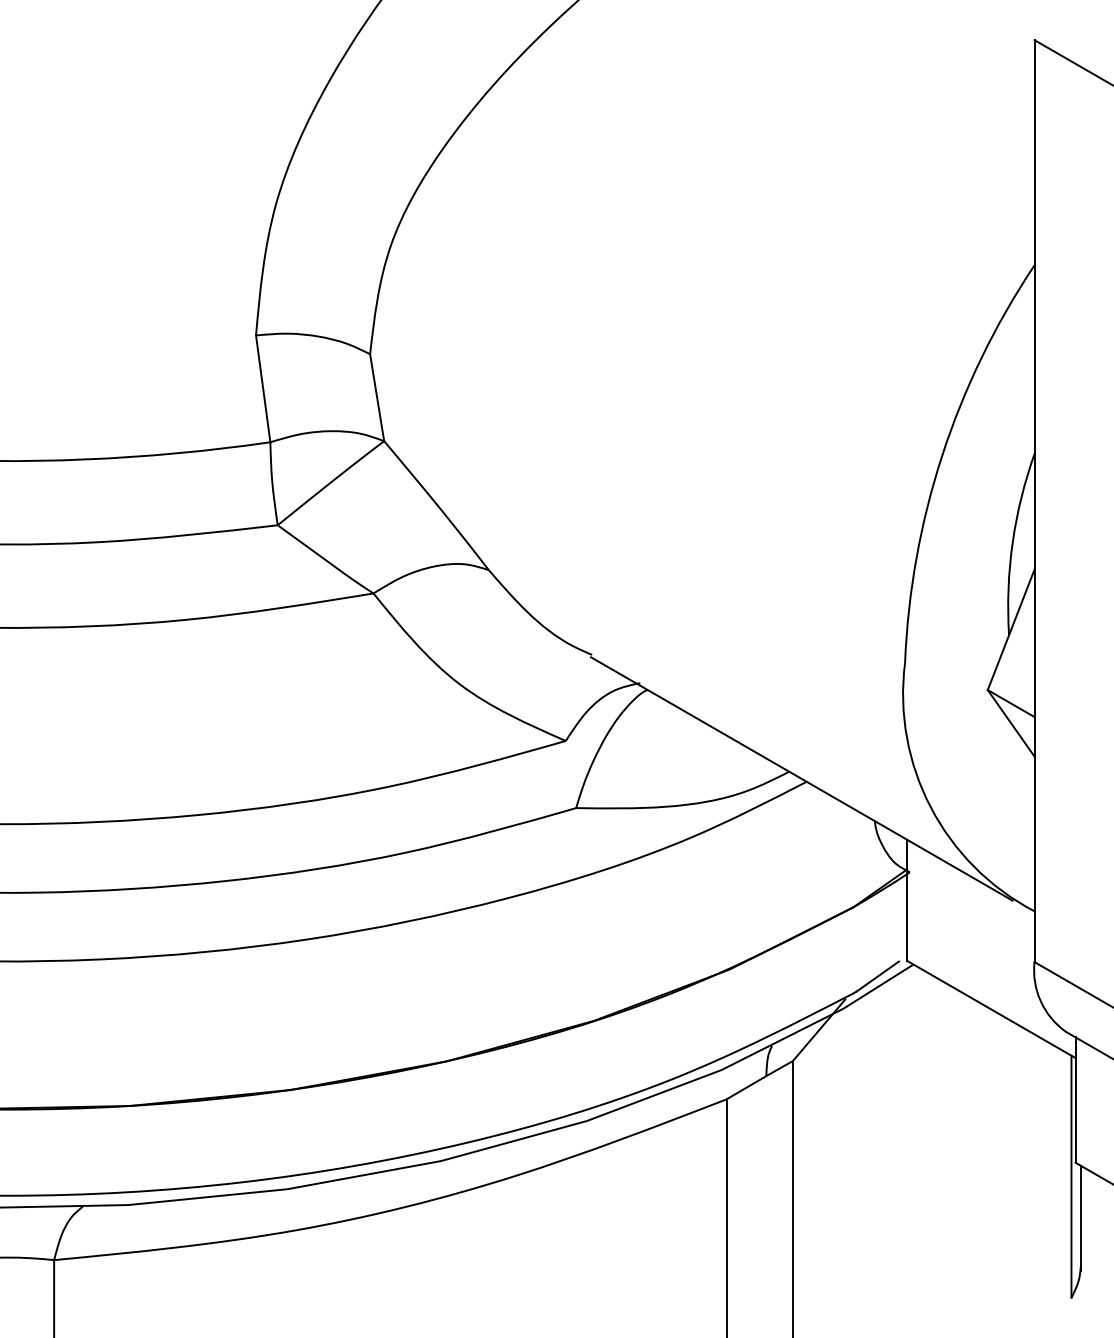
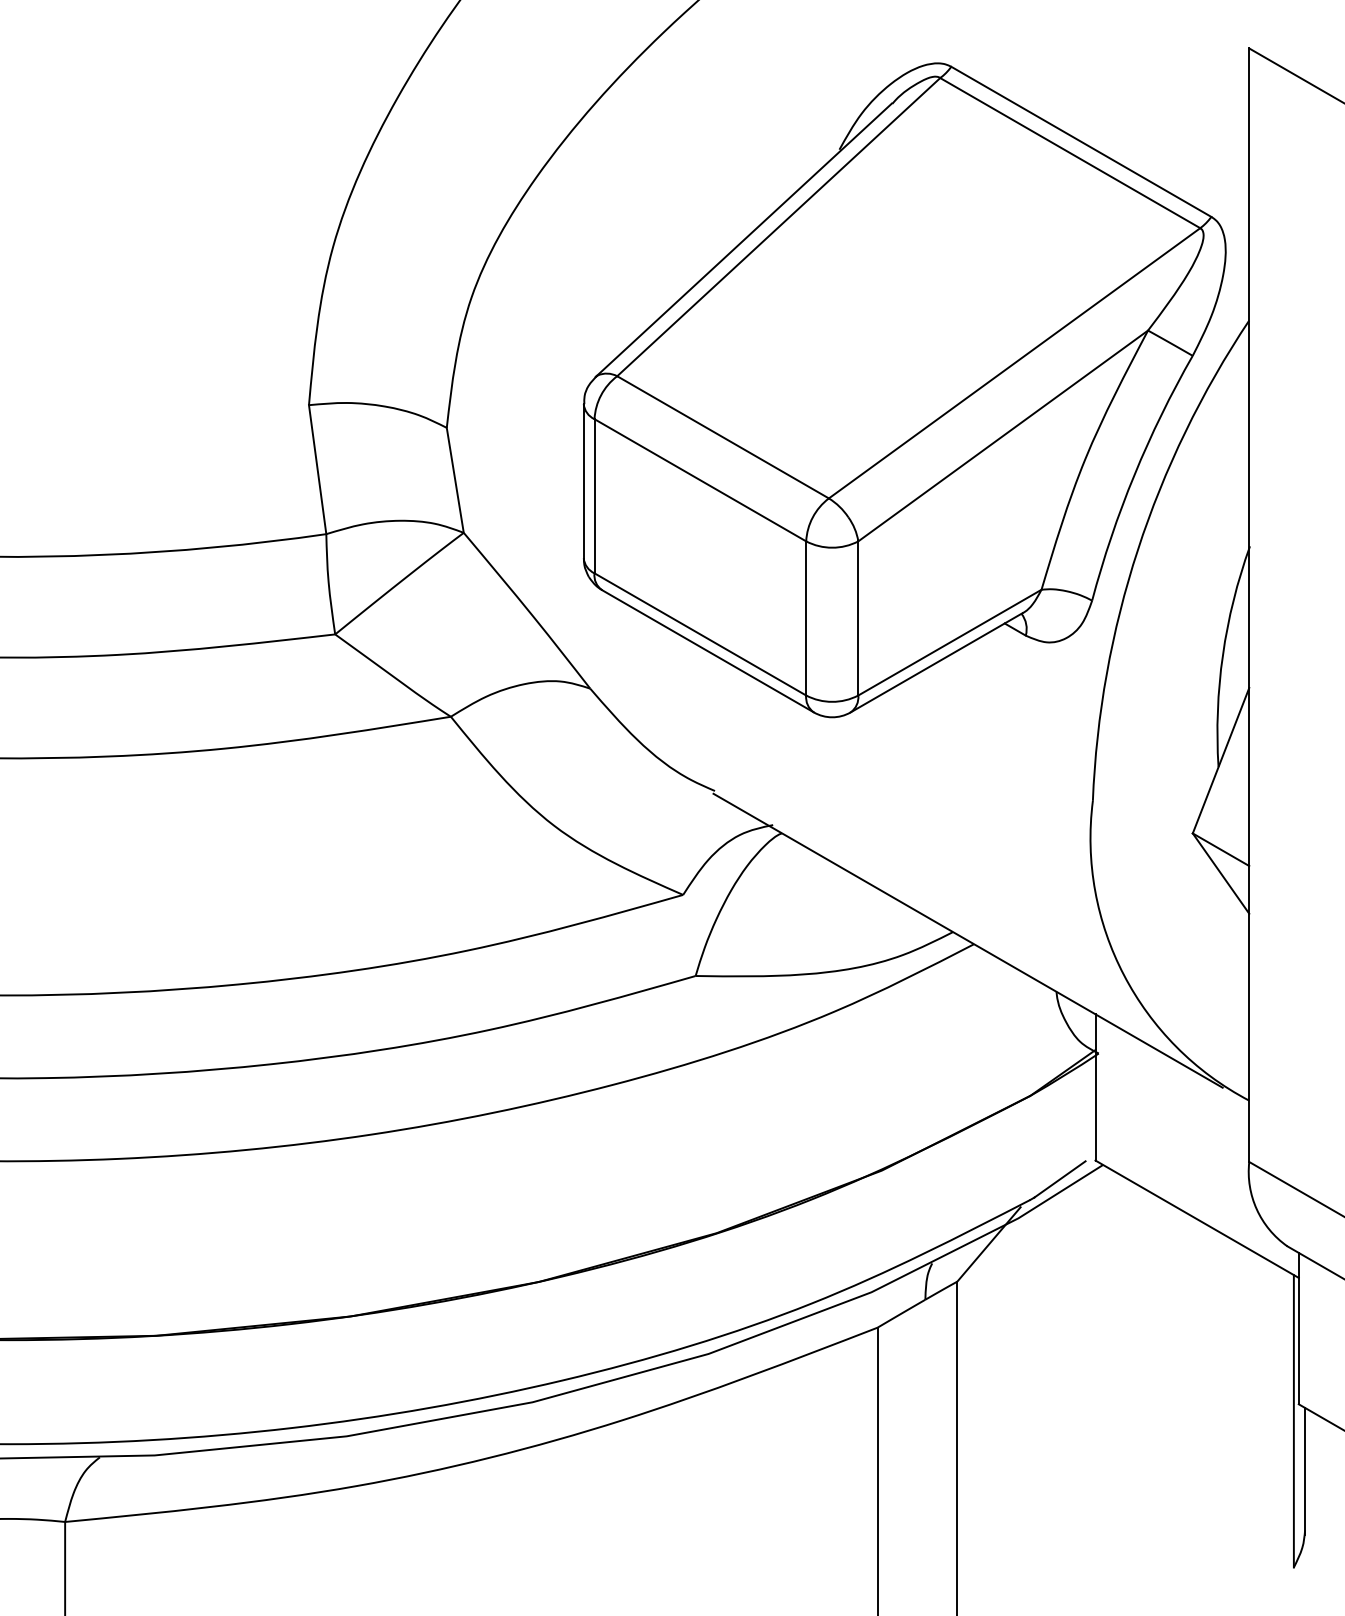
part: (748, 322) -> (903, 389), added

